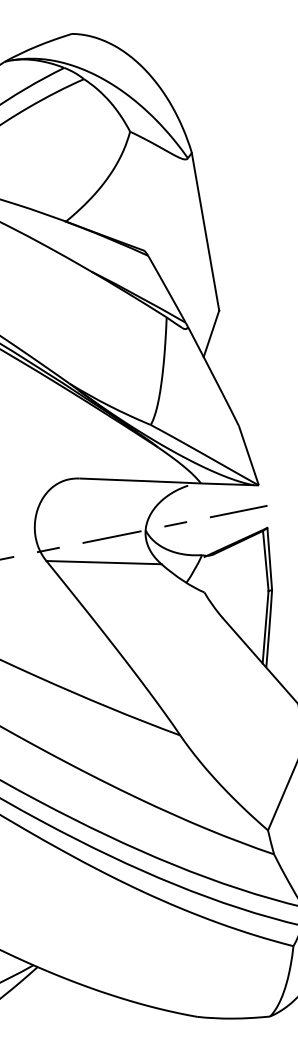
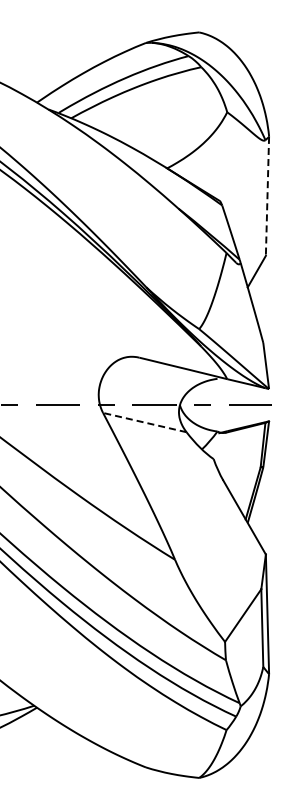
line: (205, 232) -> (267, 196), solid -> dashed
line: (103, 562) -> (144, 422), solid -> dashed

